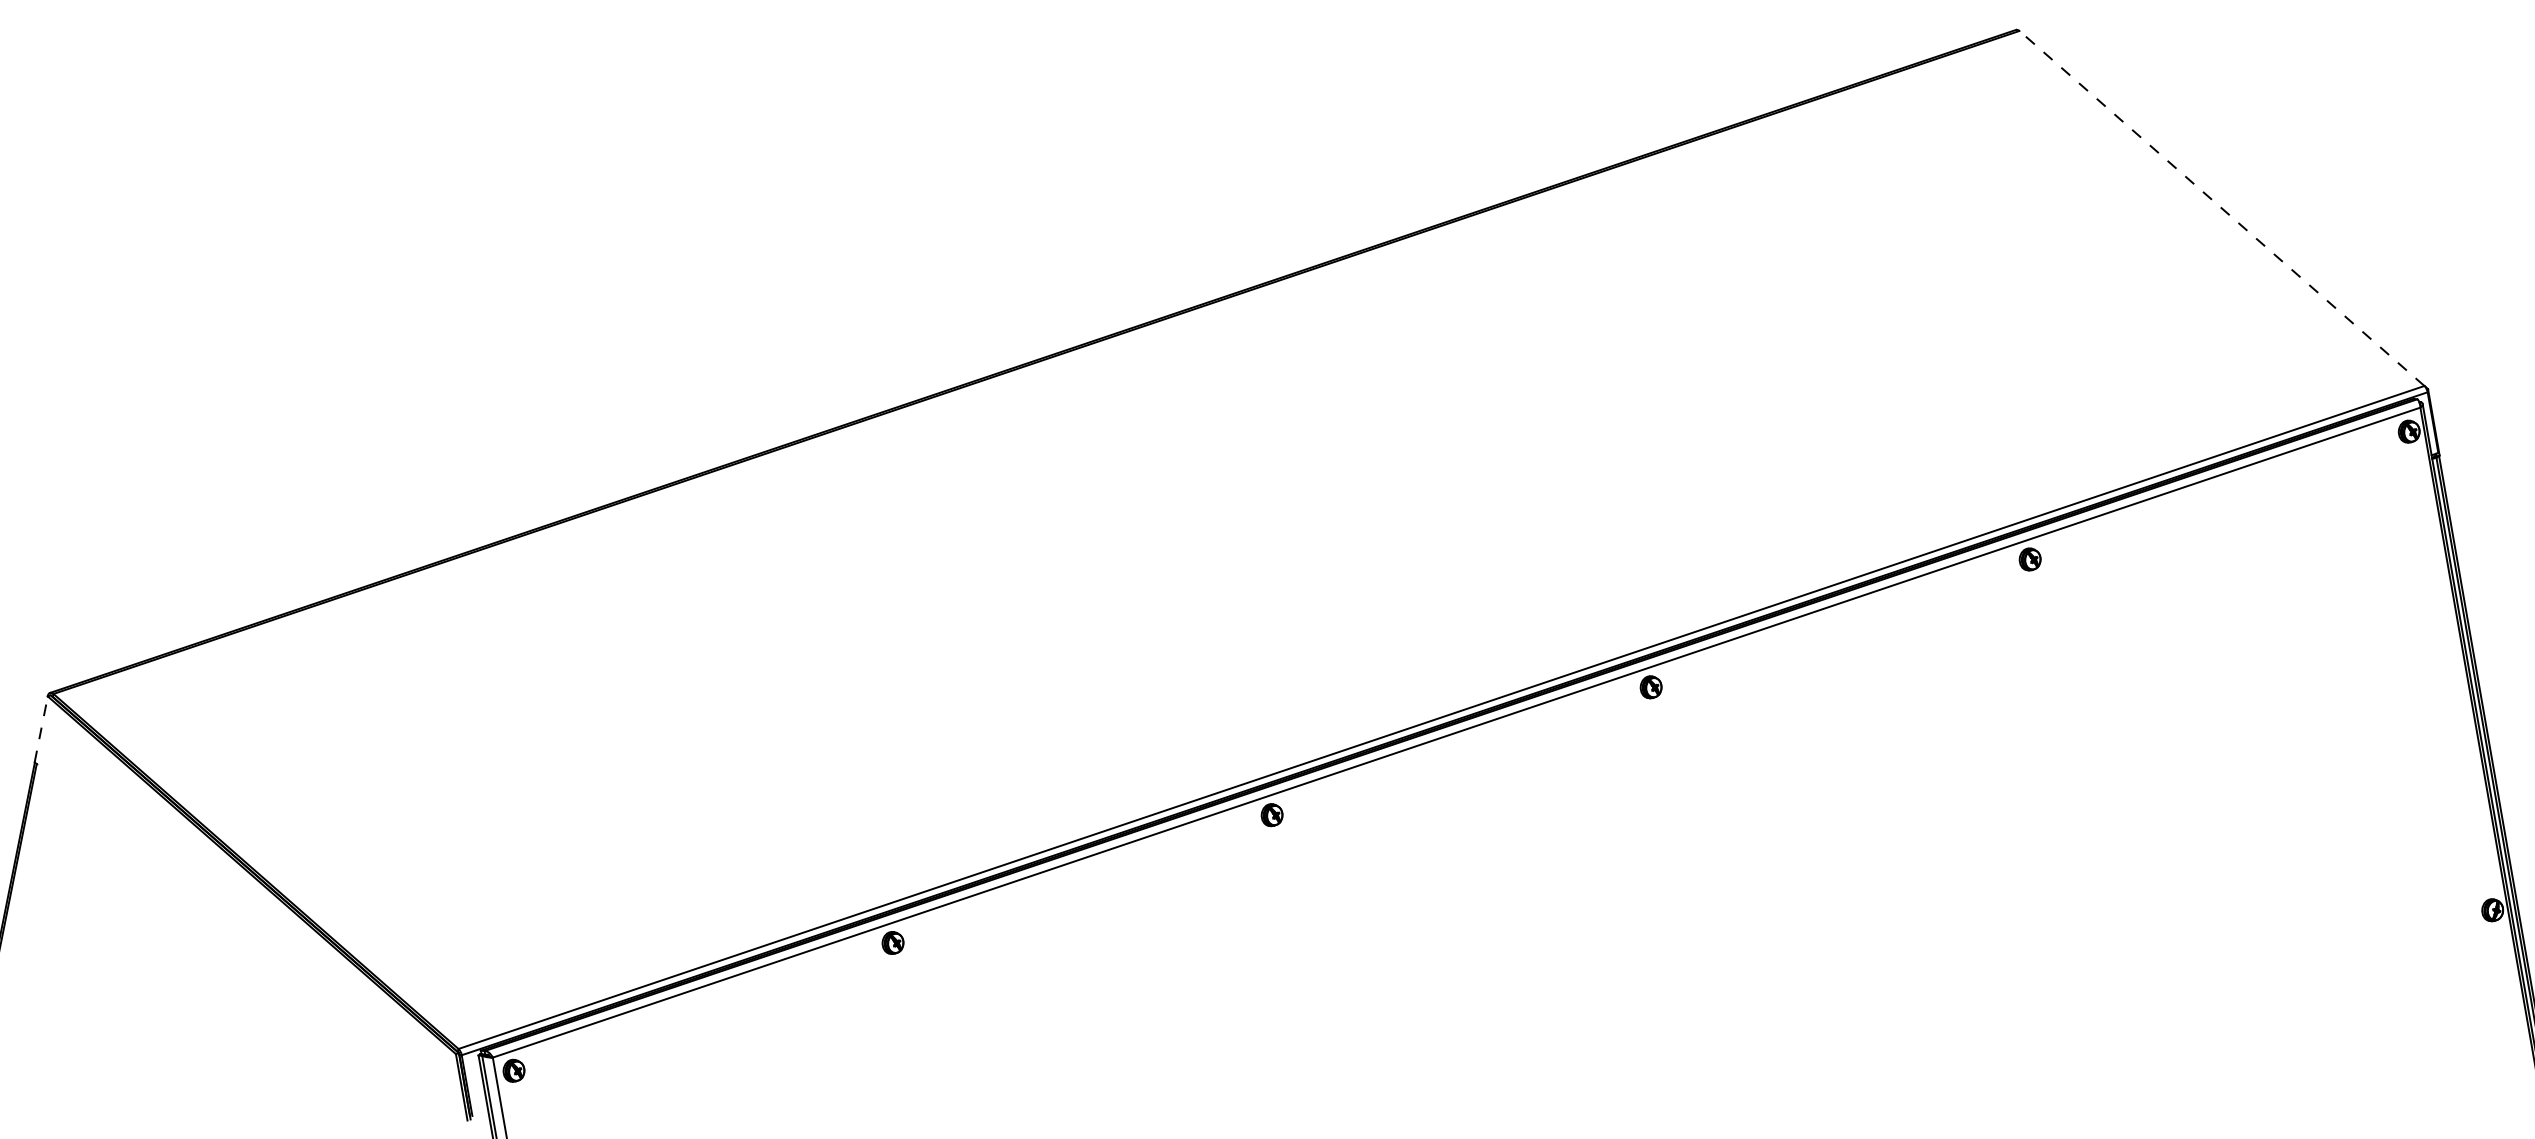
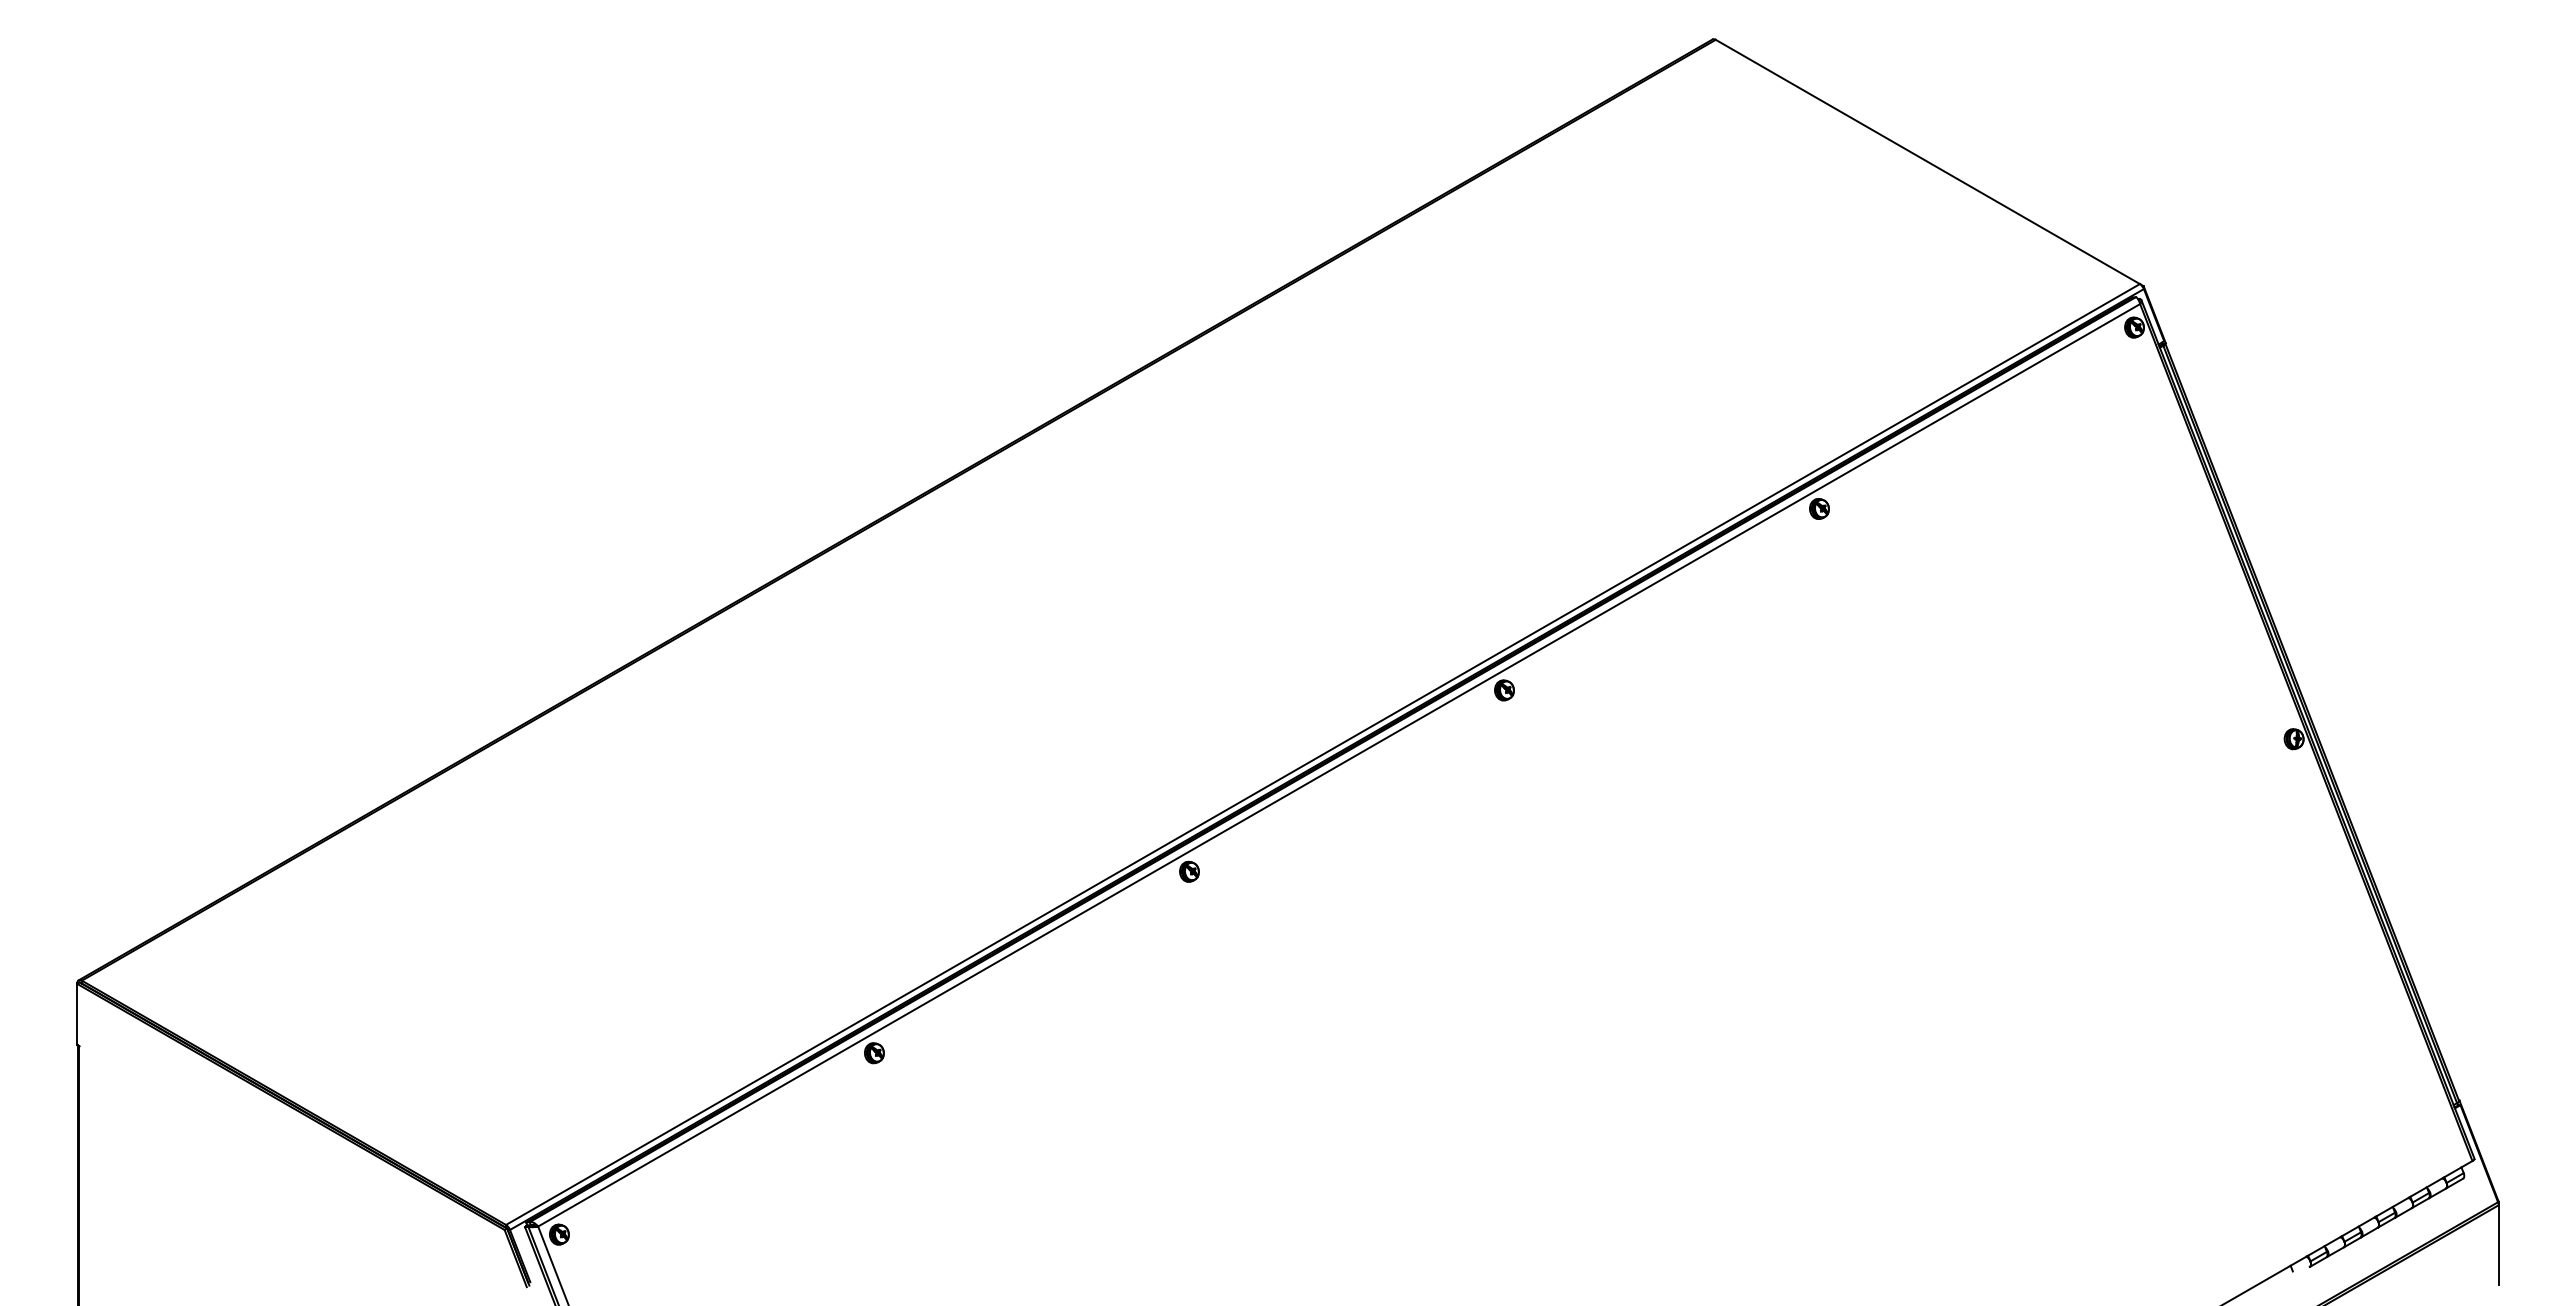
line: (2221, 207) -> (1927, 161), dashed -> solid
line: (41, 729) -> (77, 1014), dashed -> solid

